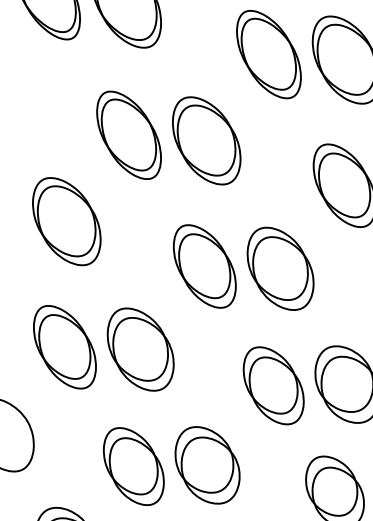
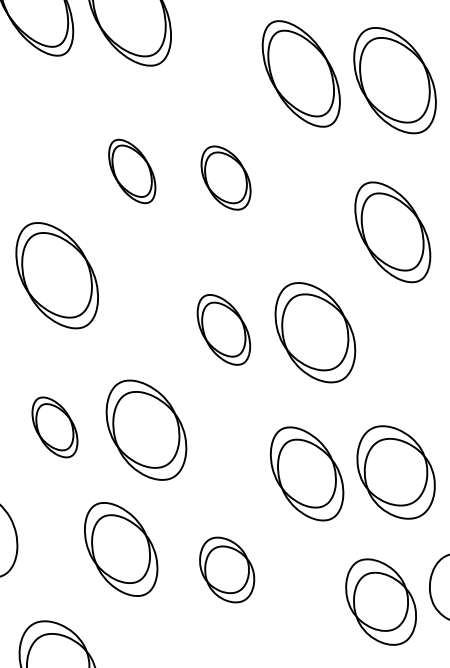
part: (128, 135) -> (131, 171), size x0.6
part: (206, 140) -> (225, 177), size x0.6
part: (204, 266) -> (223, 329), size x0.7
part: (64, 347) -> (54, 427), size x0.6
part: (206, 464) -> (226, 569), size x0.7
part: (134, 466) -> (121, 549), moved

